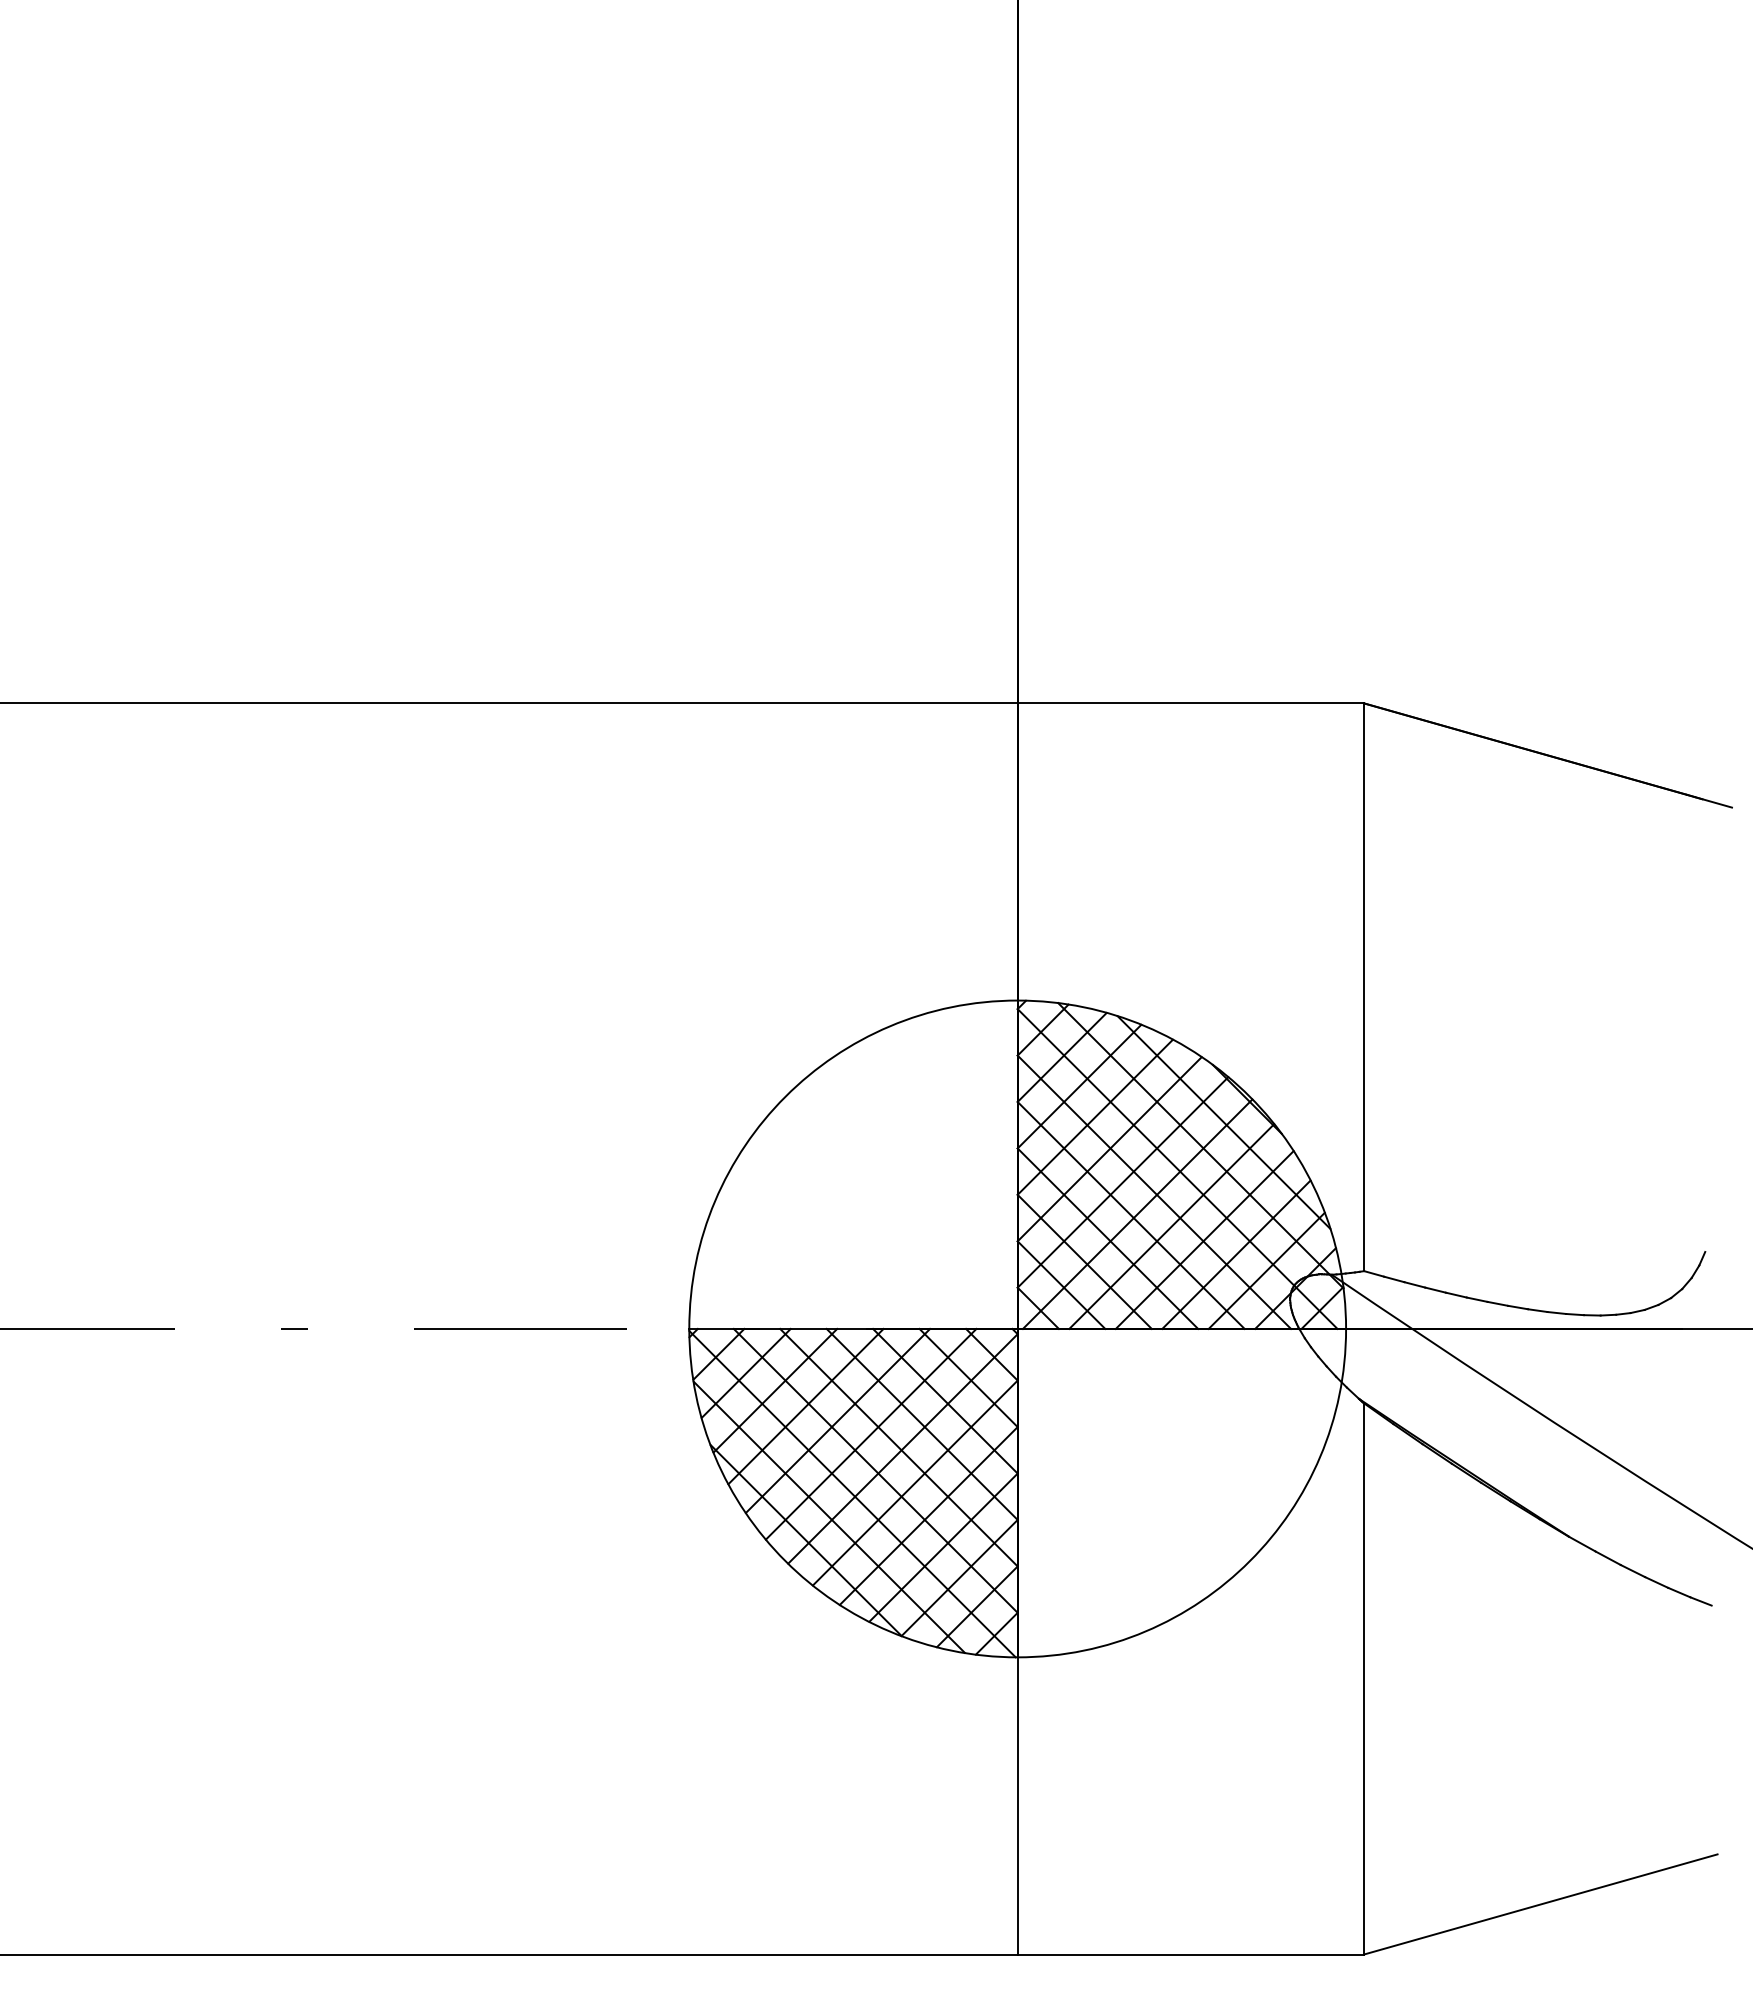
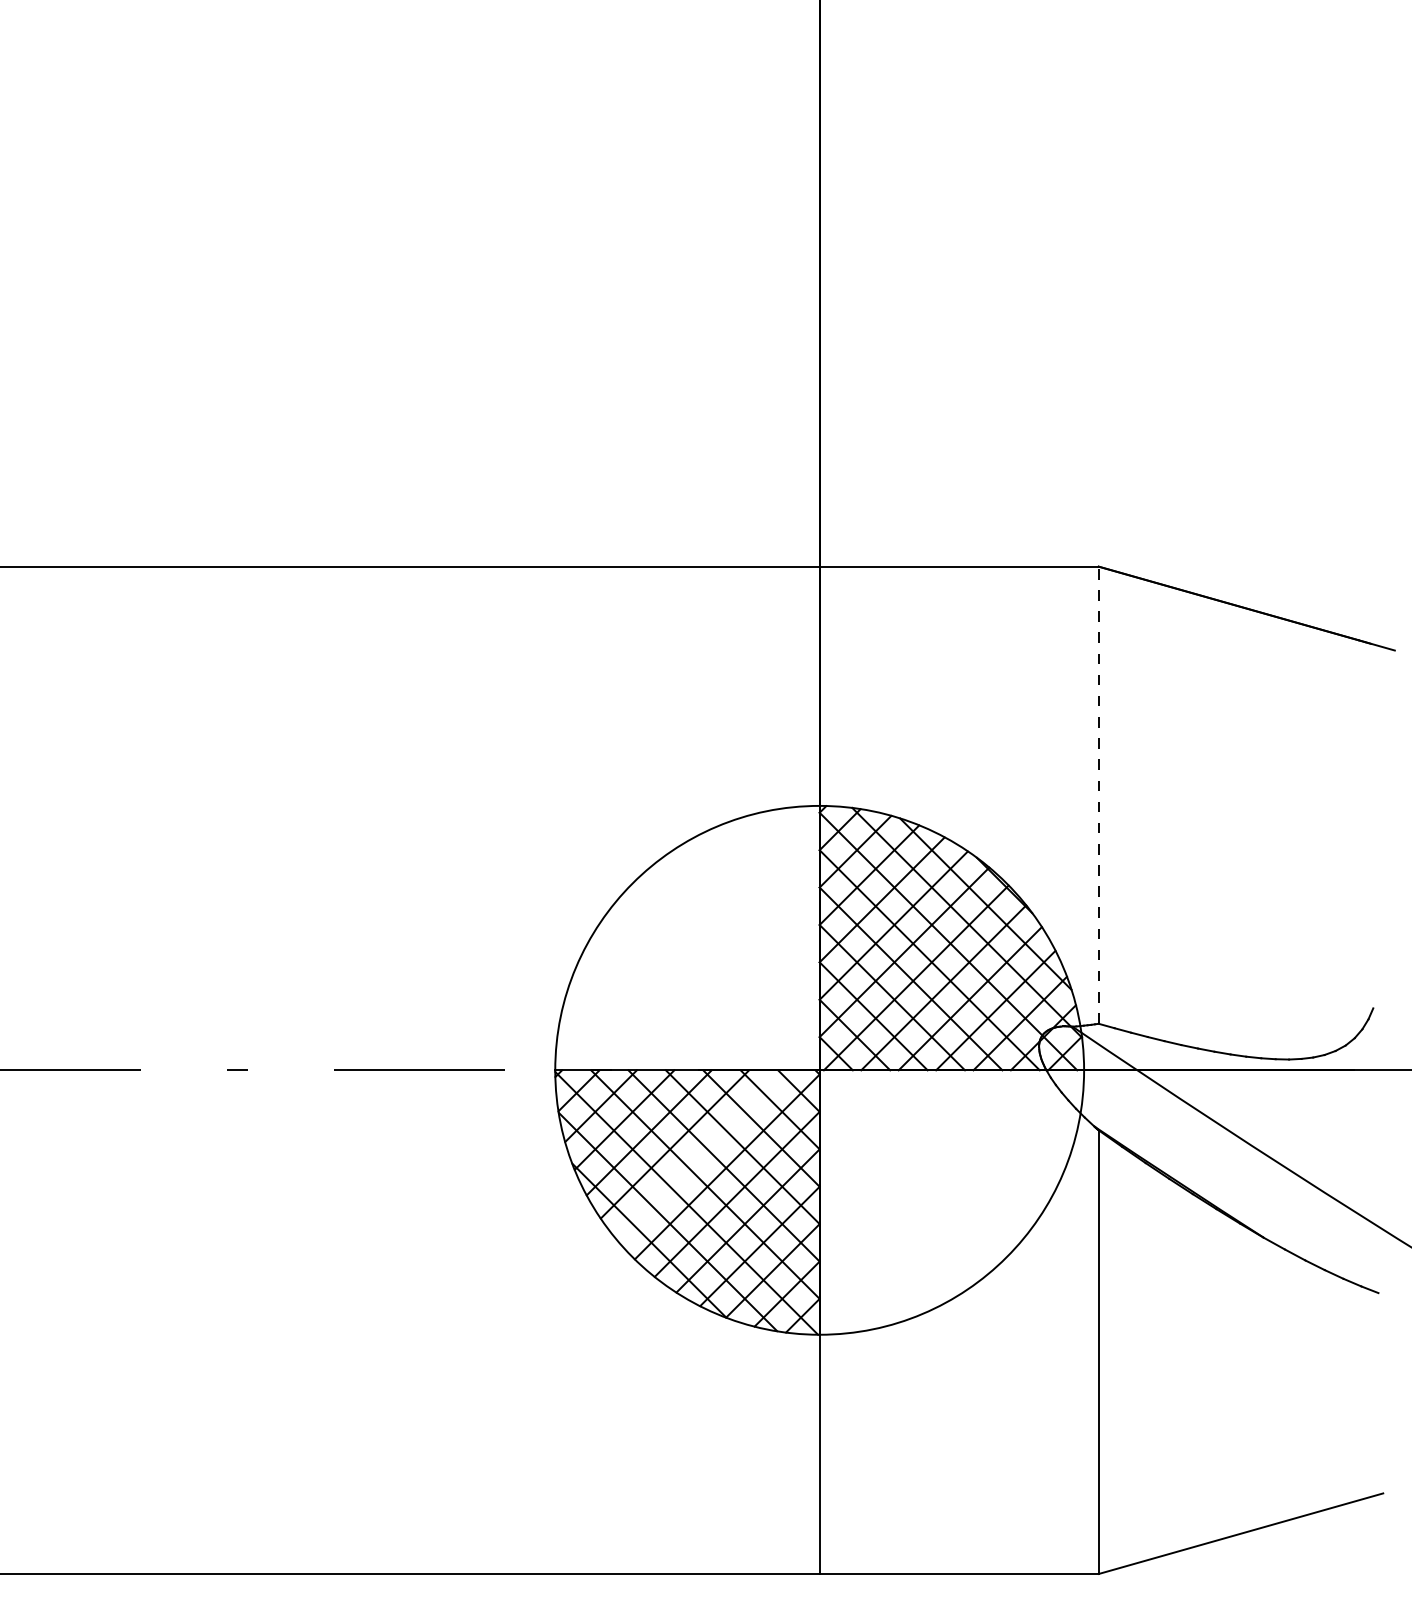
line: (1364, 987) -> (1098, 795), solid -> dashed
line: (870, 1433) -> (701, 1154), removed

